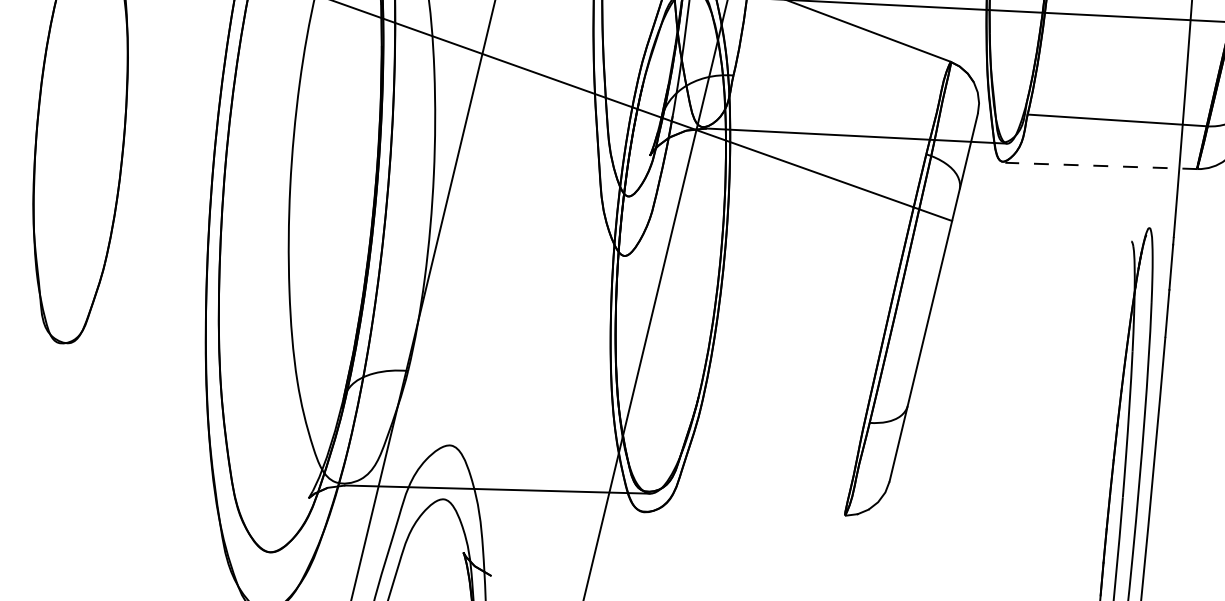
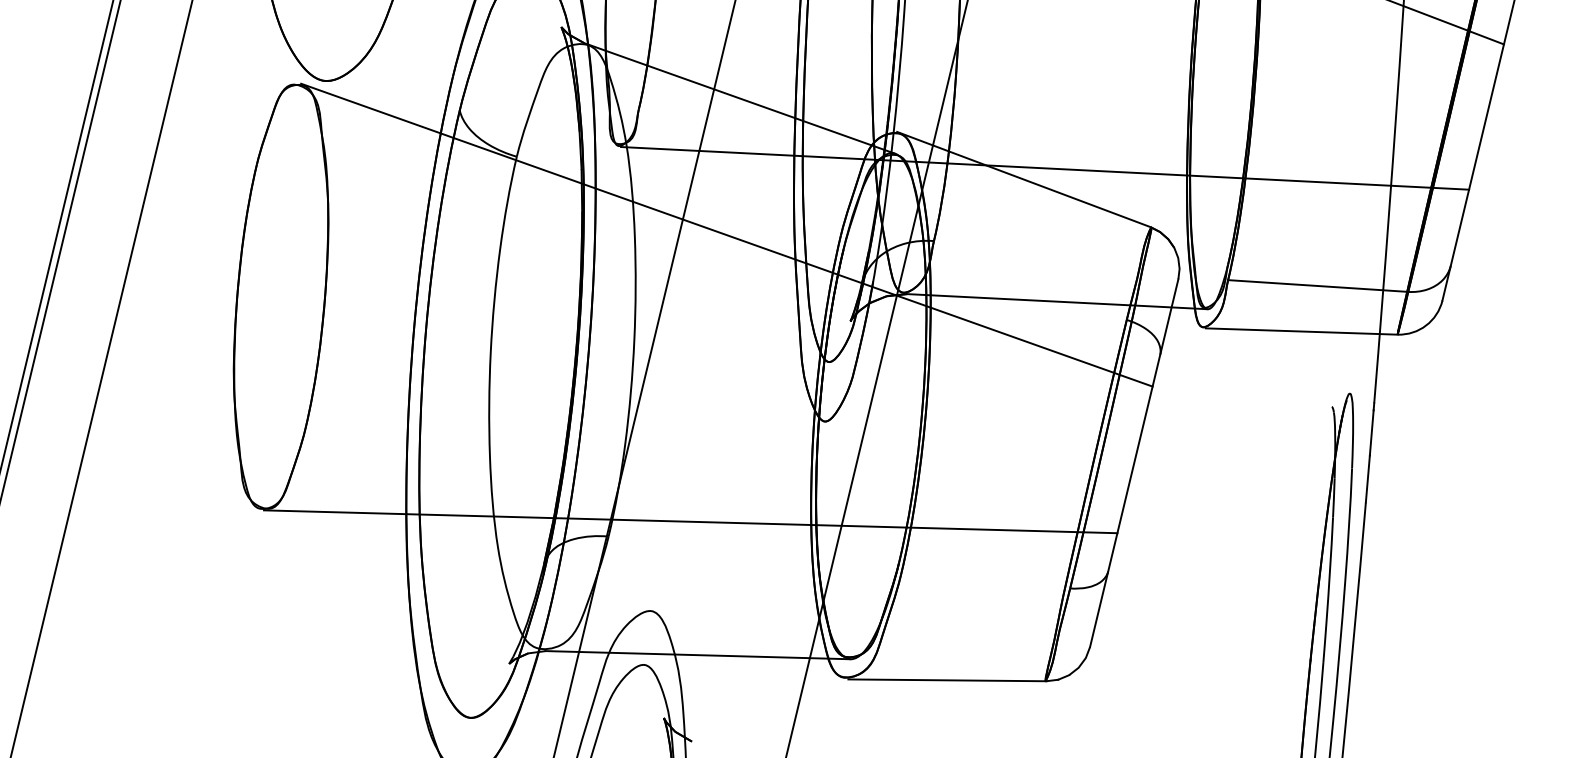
line: (1101, 165) -> (1301, 331), dashed -> solid
line: (490, 355) -> (690, 521), added
line: (747, 514) -> (947, 680), added

